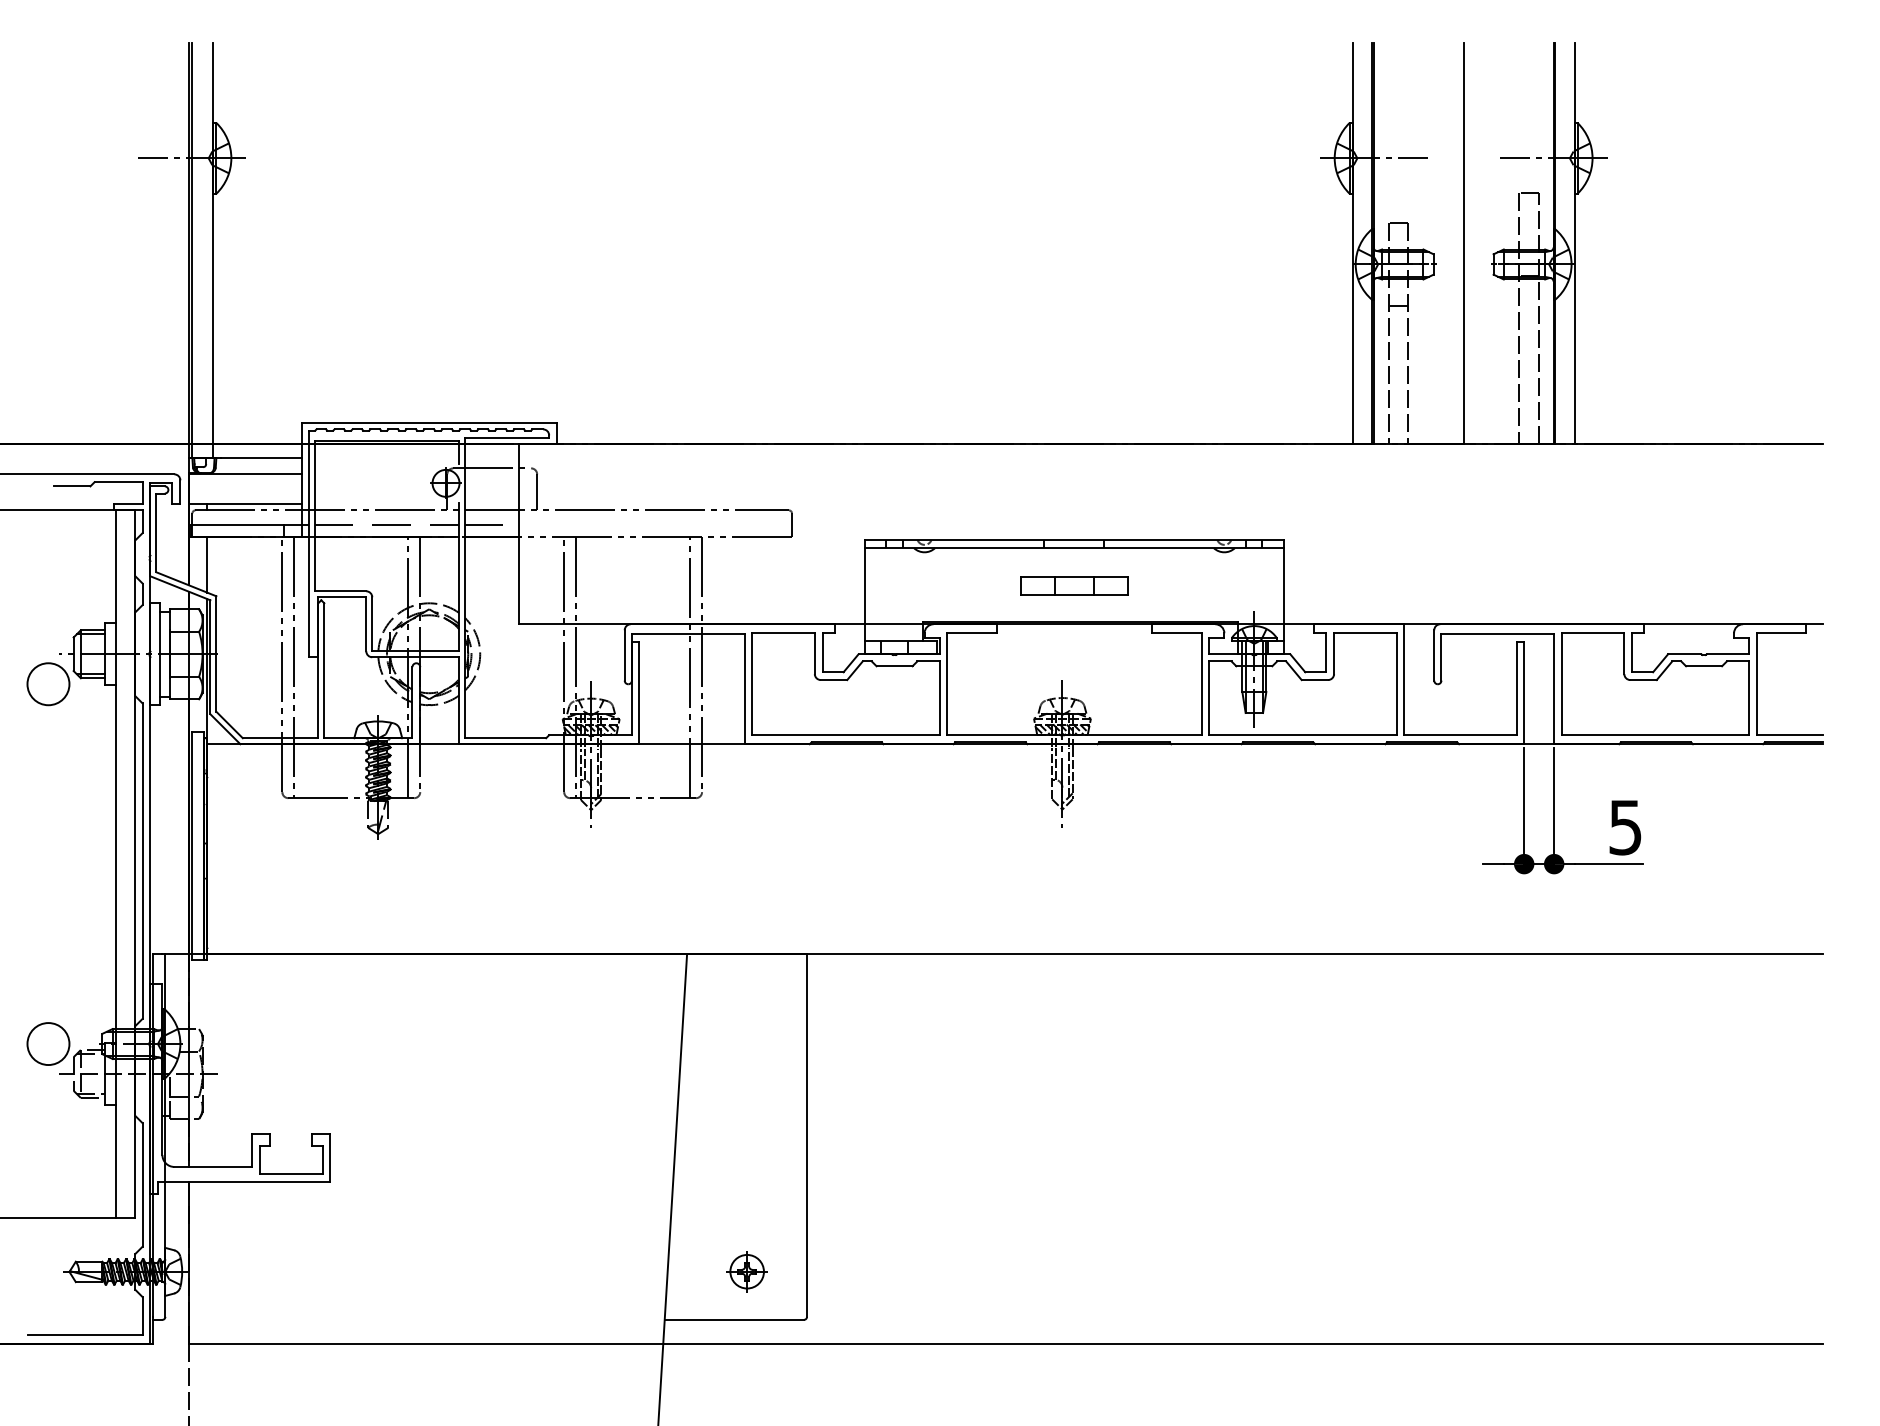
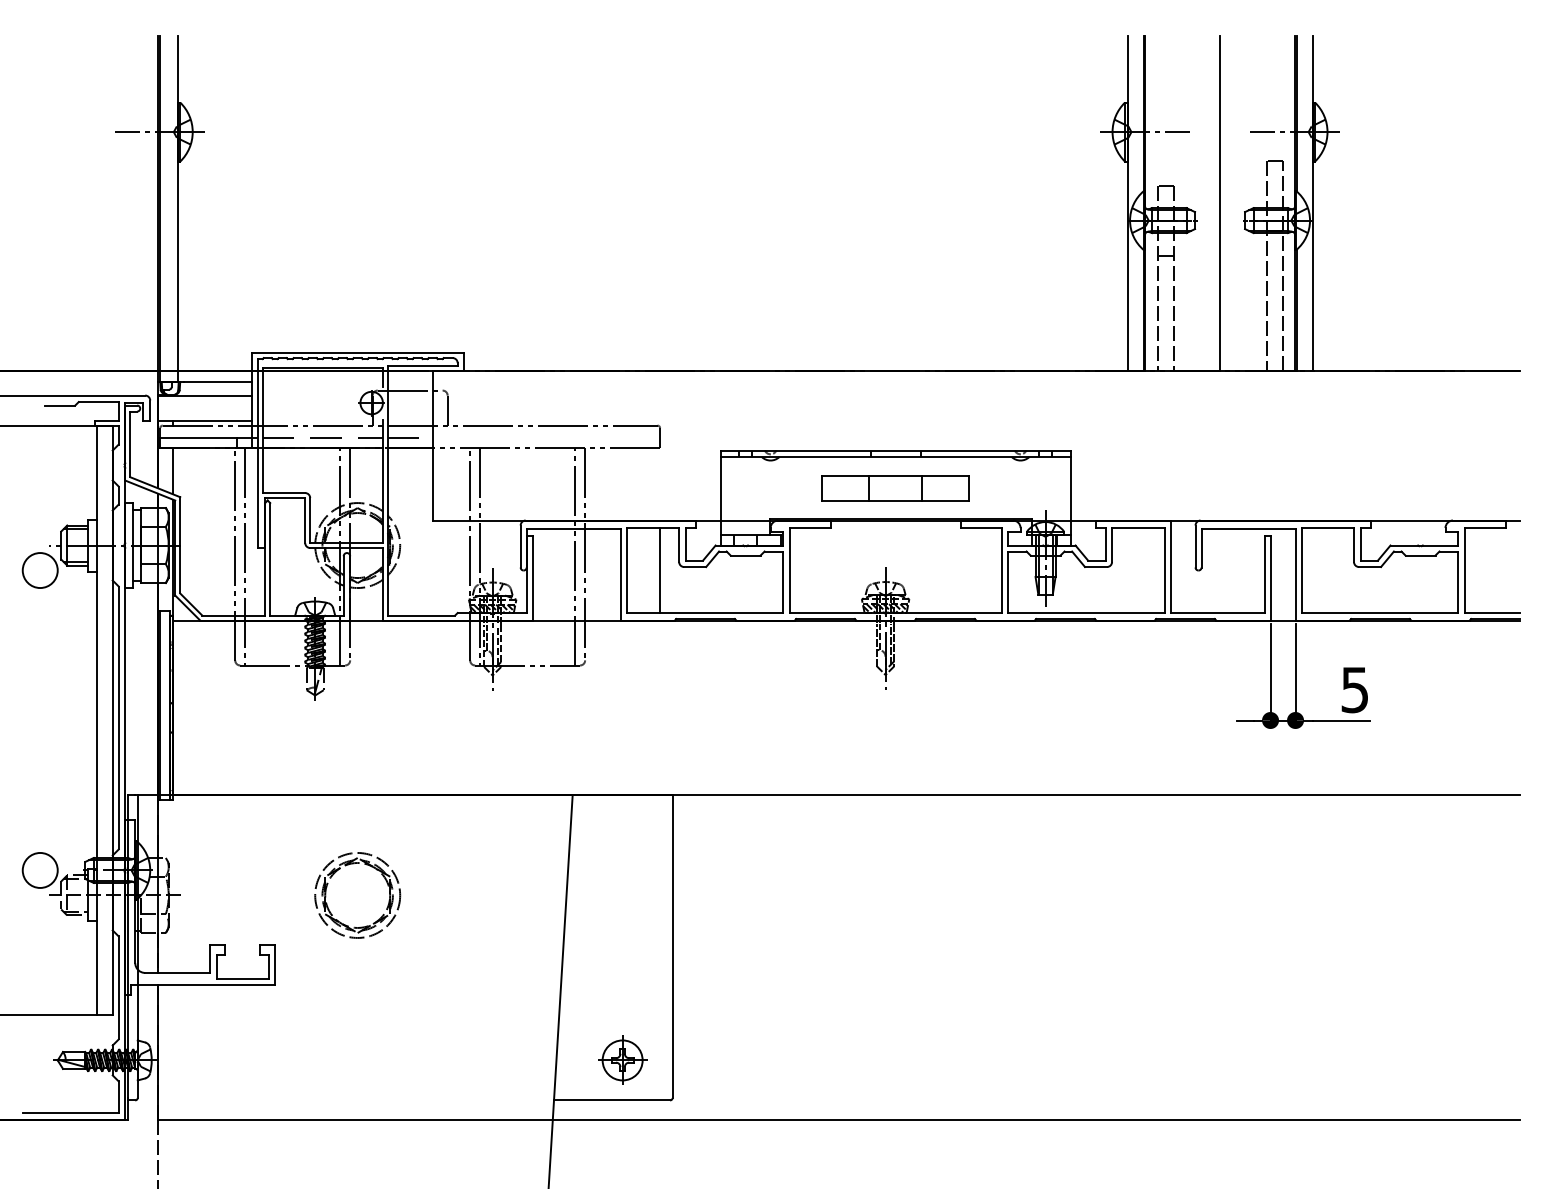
part: (1074, 585) -> (895, 488), size x1.67
line: (792, 683) -> (660, 569), added
part: (391, 1074) -> (326, 895), added
part: (746, 1270) -> (622, 1059), size x1.43

